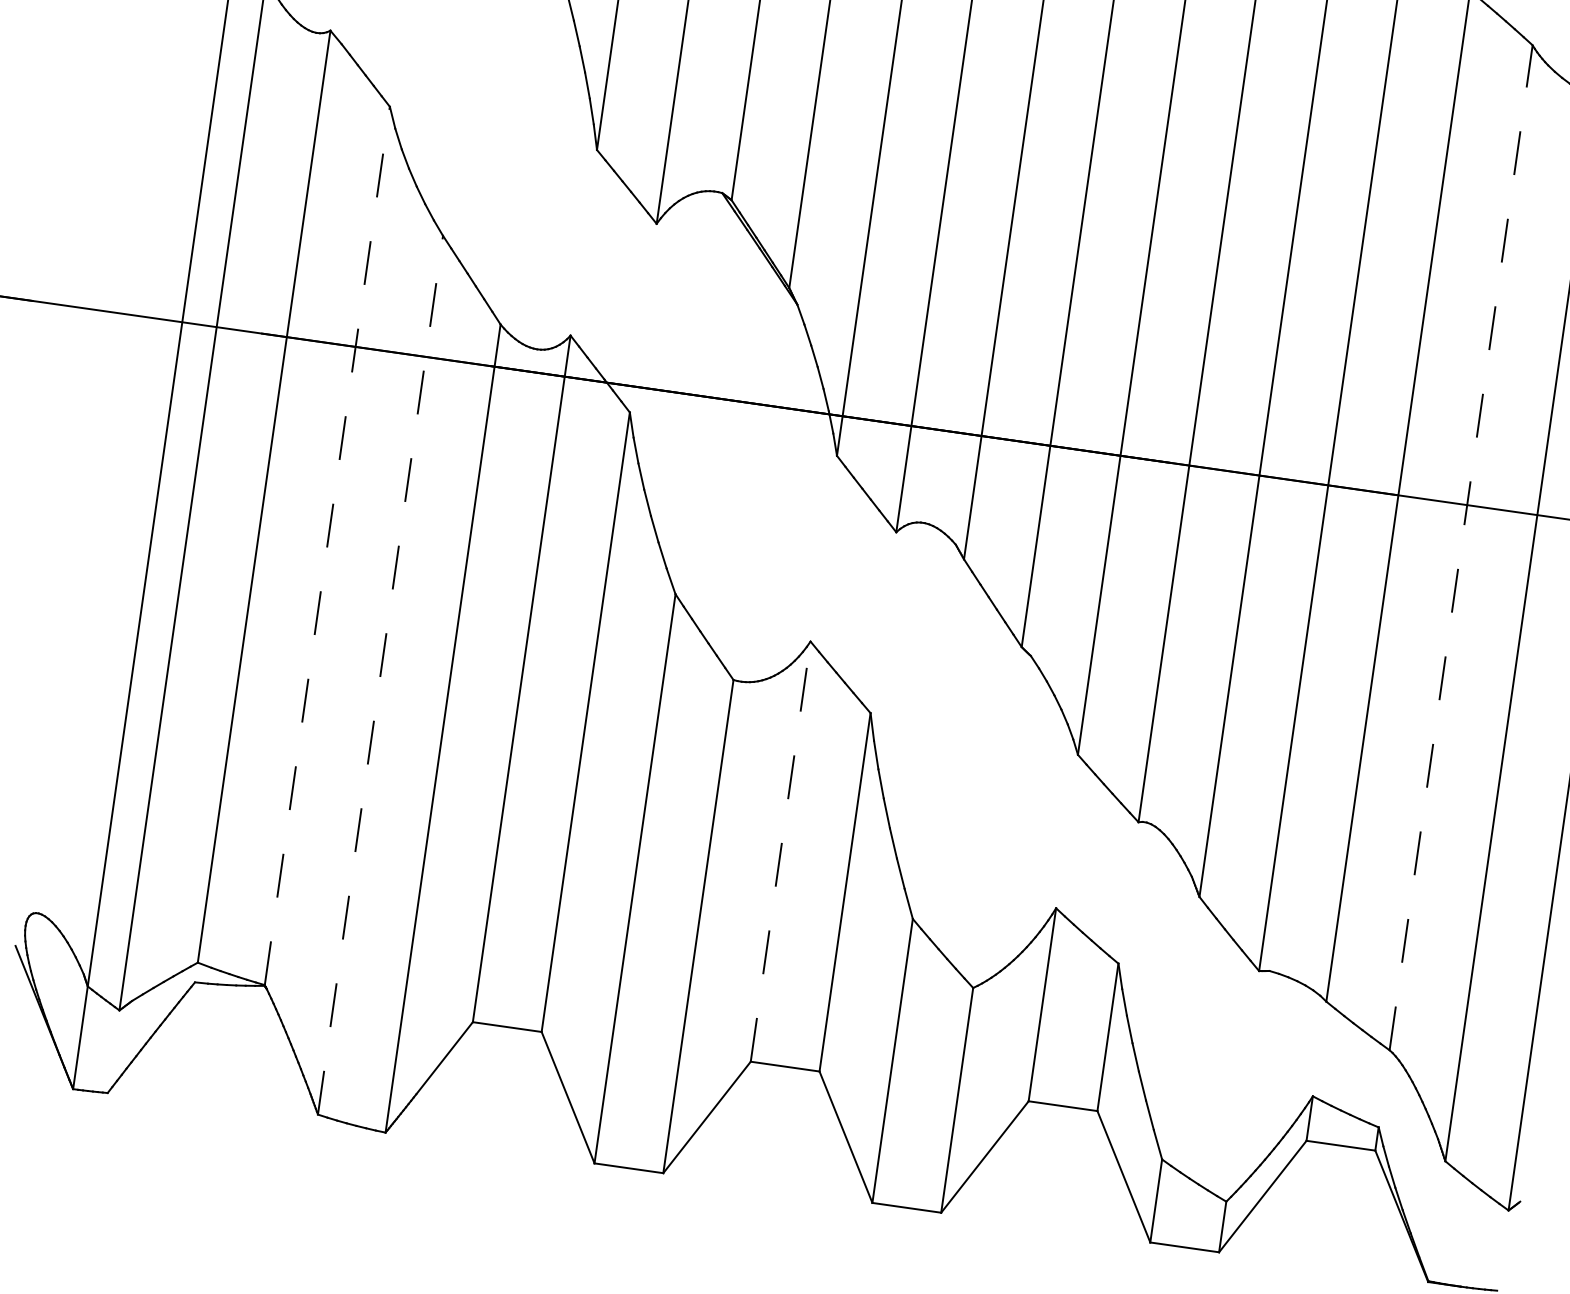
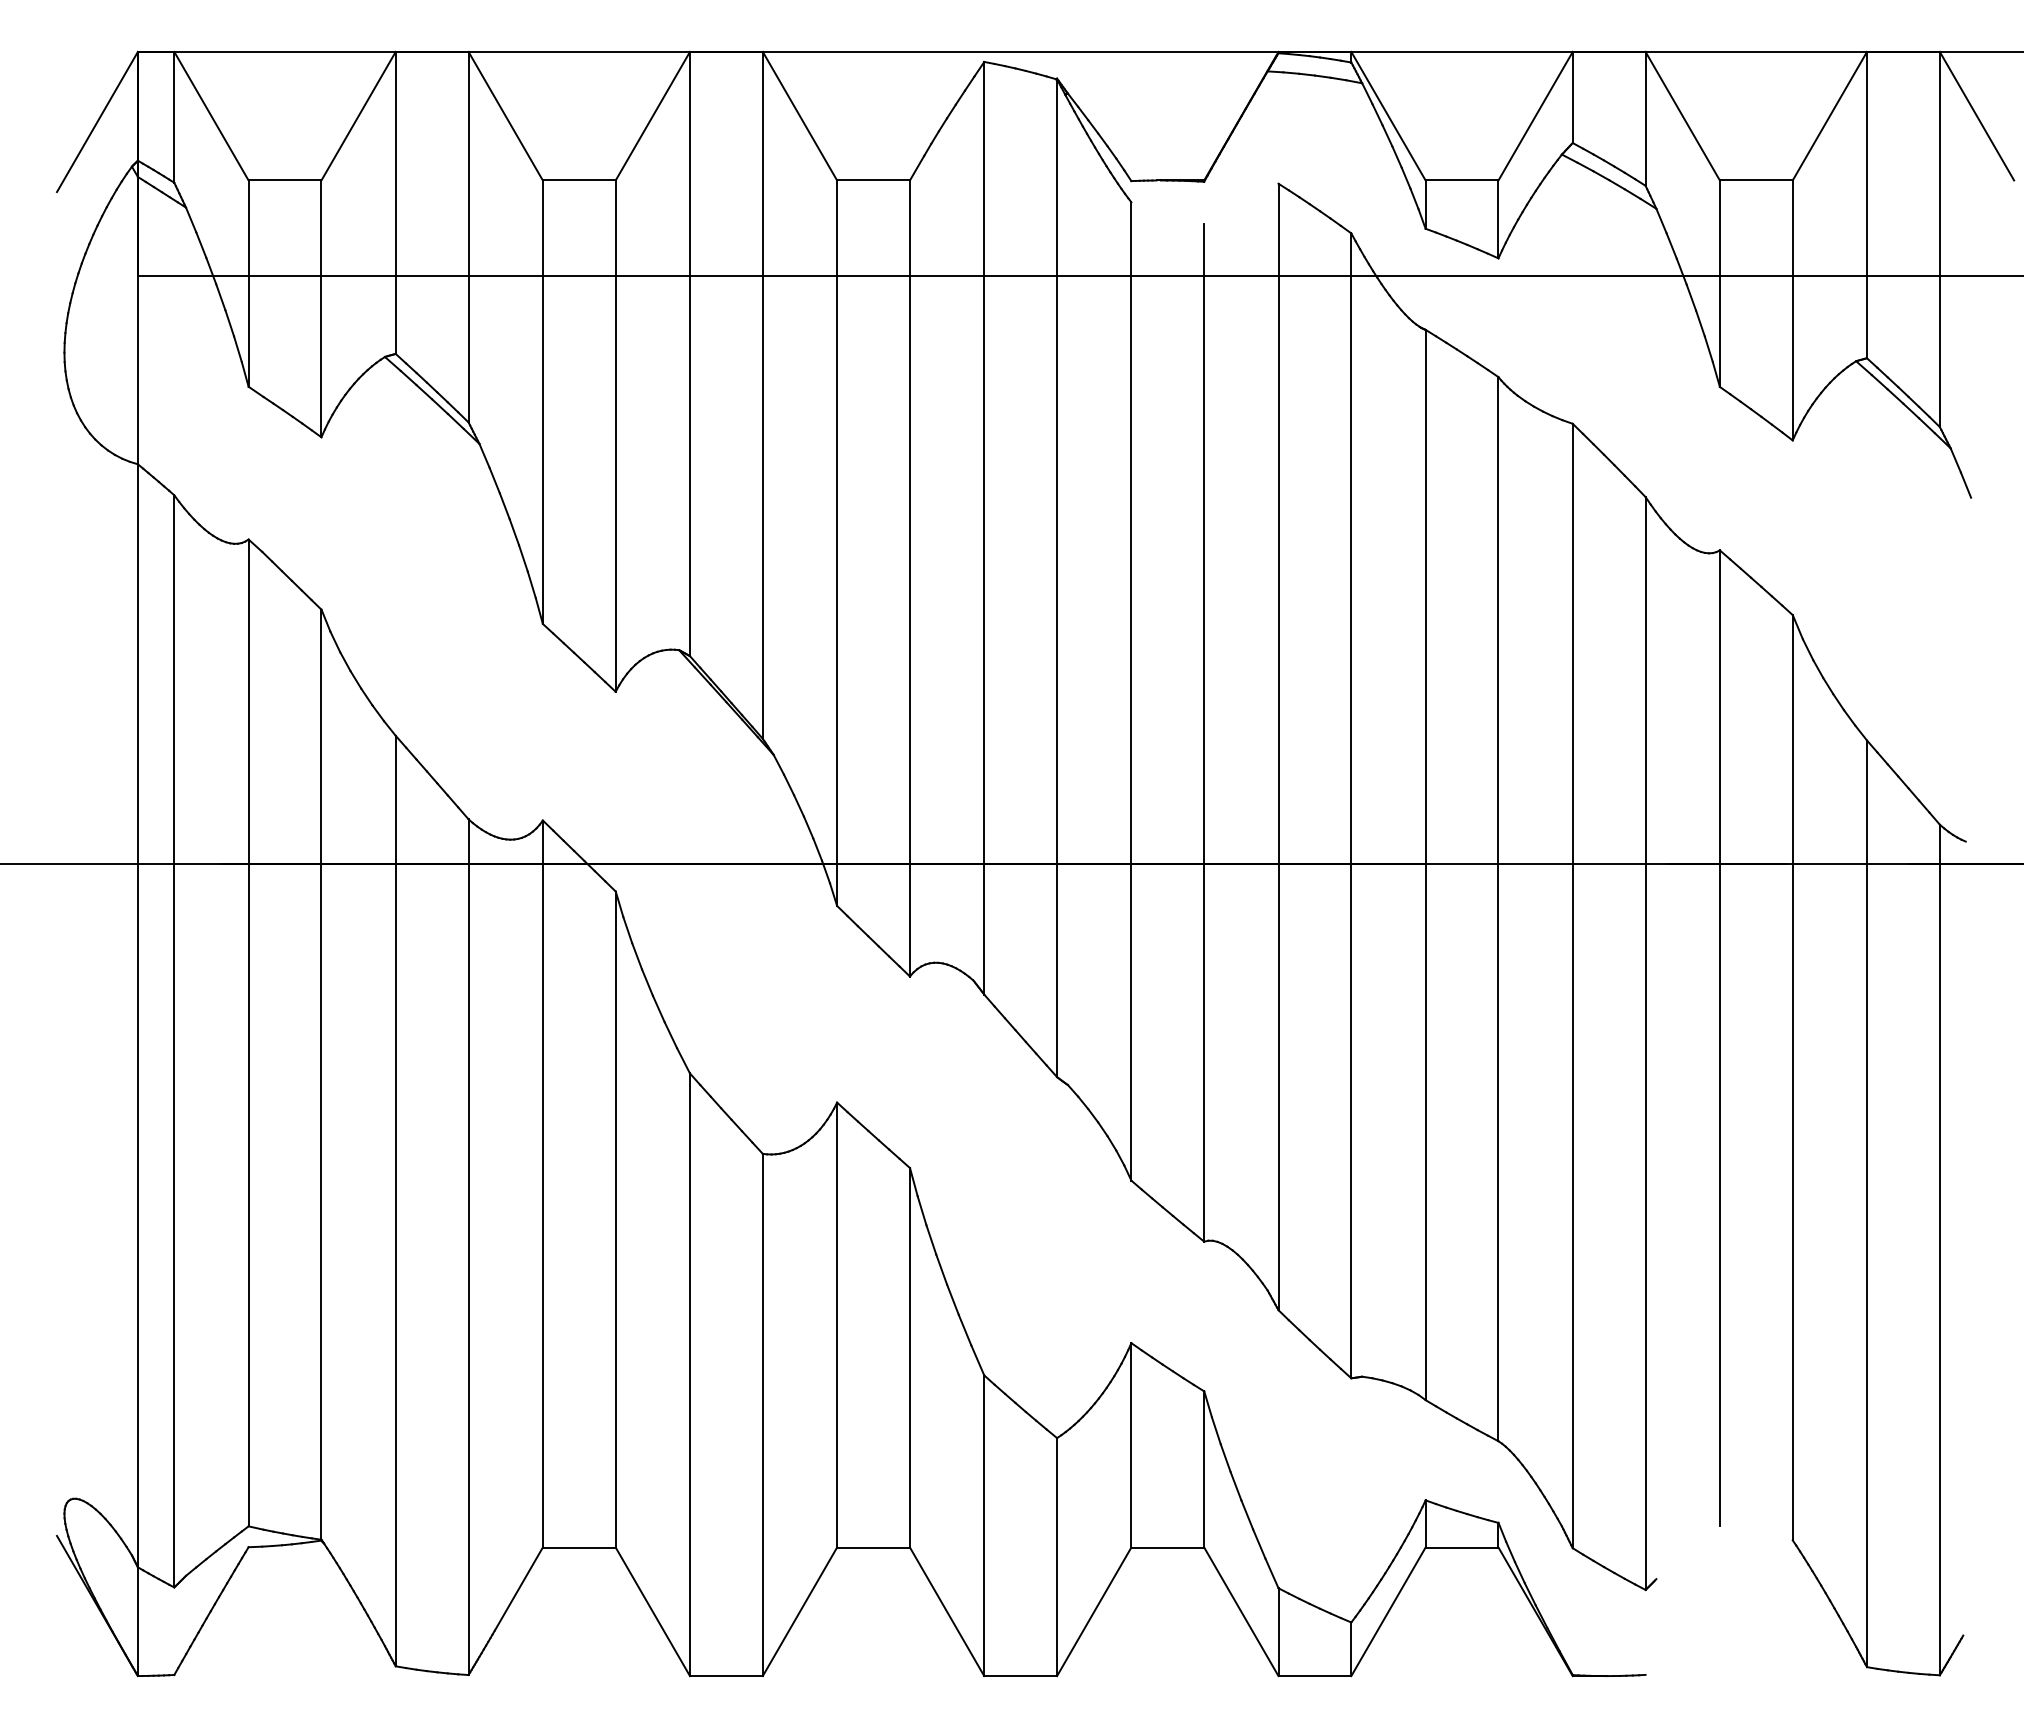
line: (327, 545) -> (321, 1074), dashed -> solid
line: (1461, 547) -> (1498, 908), dashed -> solid
line: (380, 674) -> (395, 1200), dashed -> solid
line: (781, 851) -> (837, 1324), dashed -> solid

